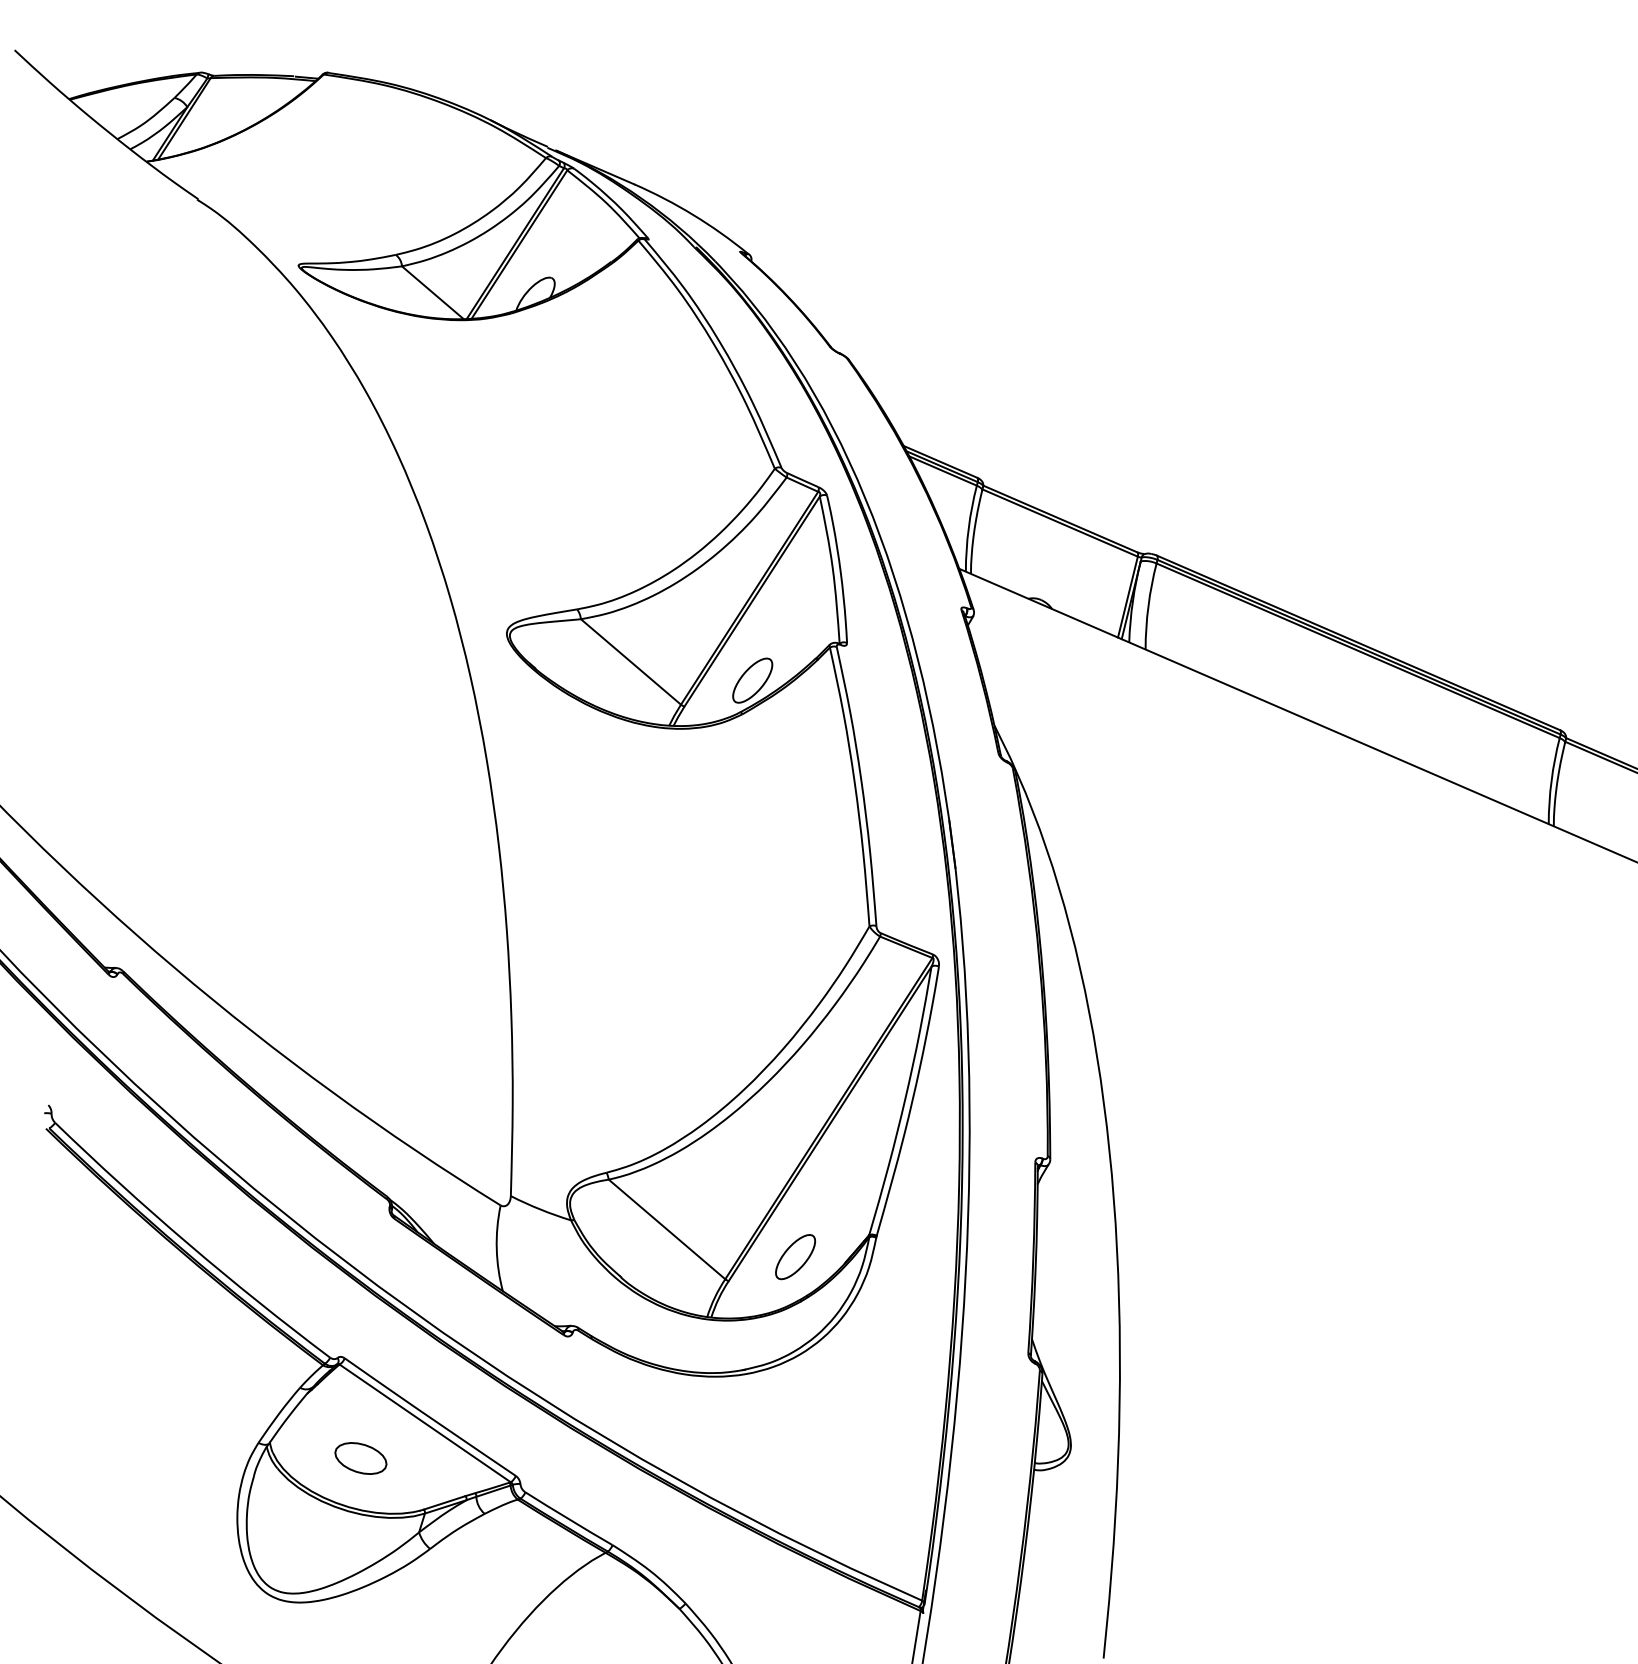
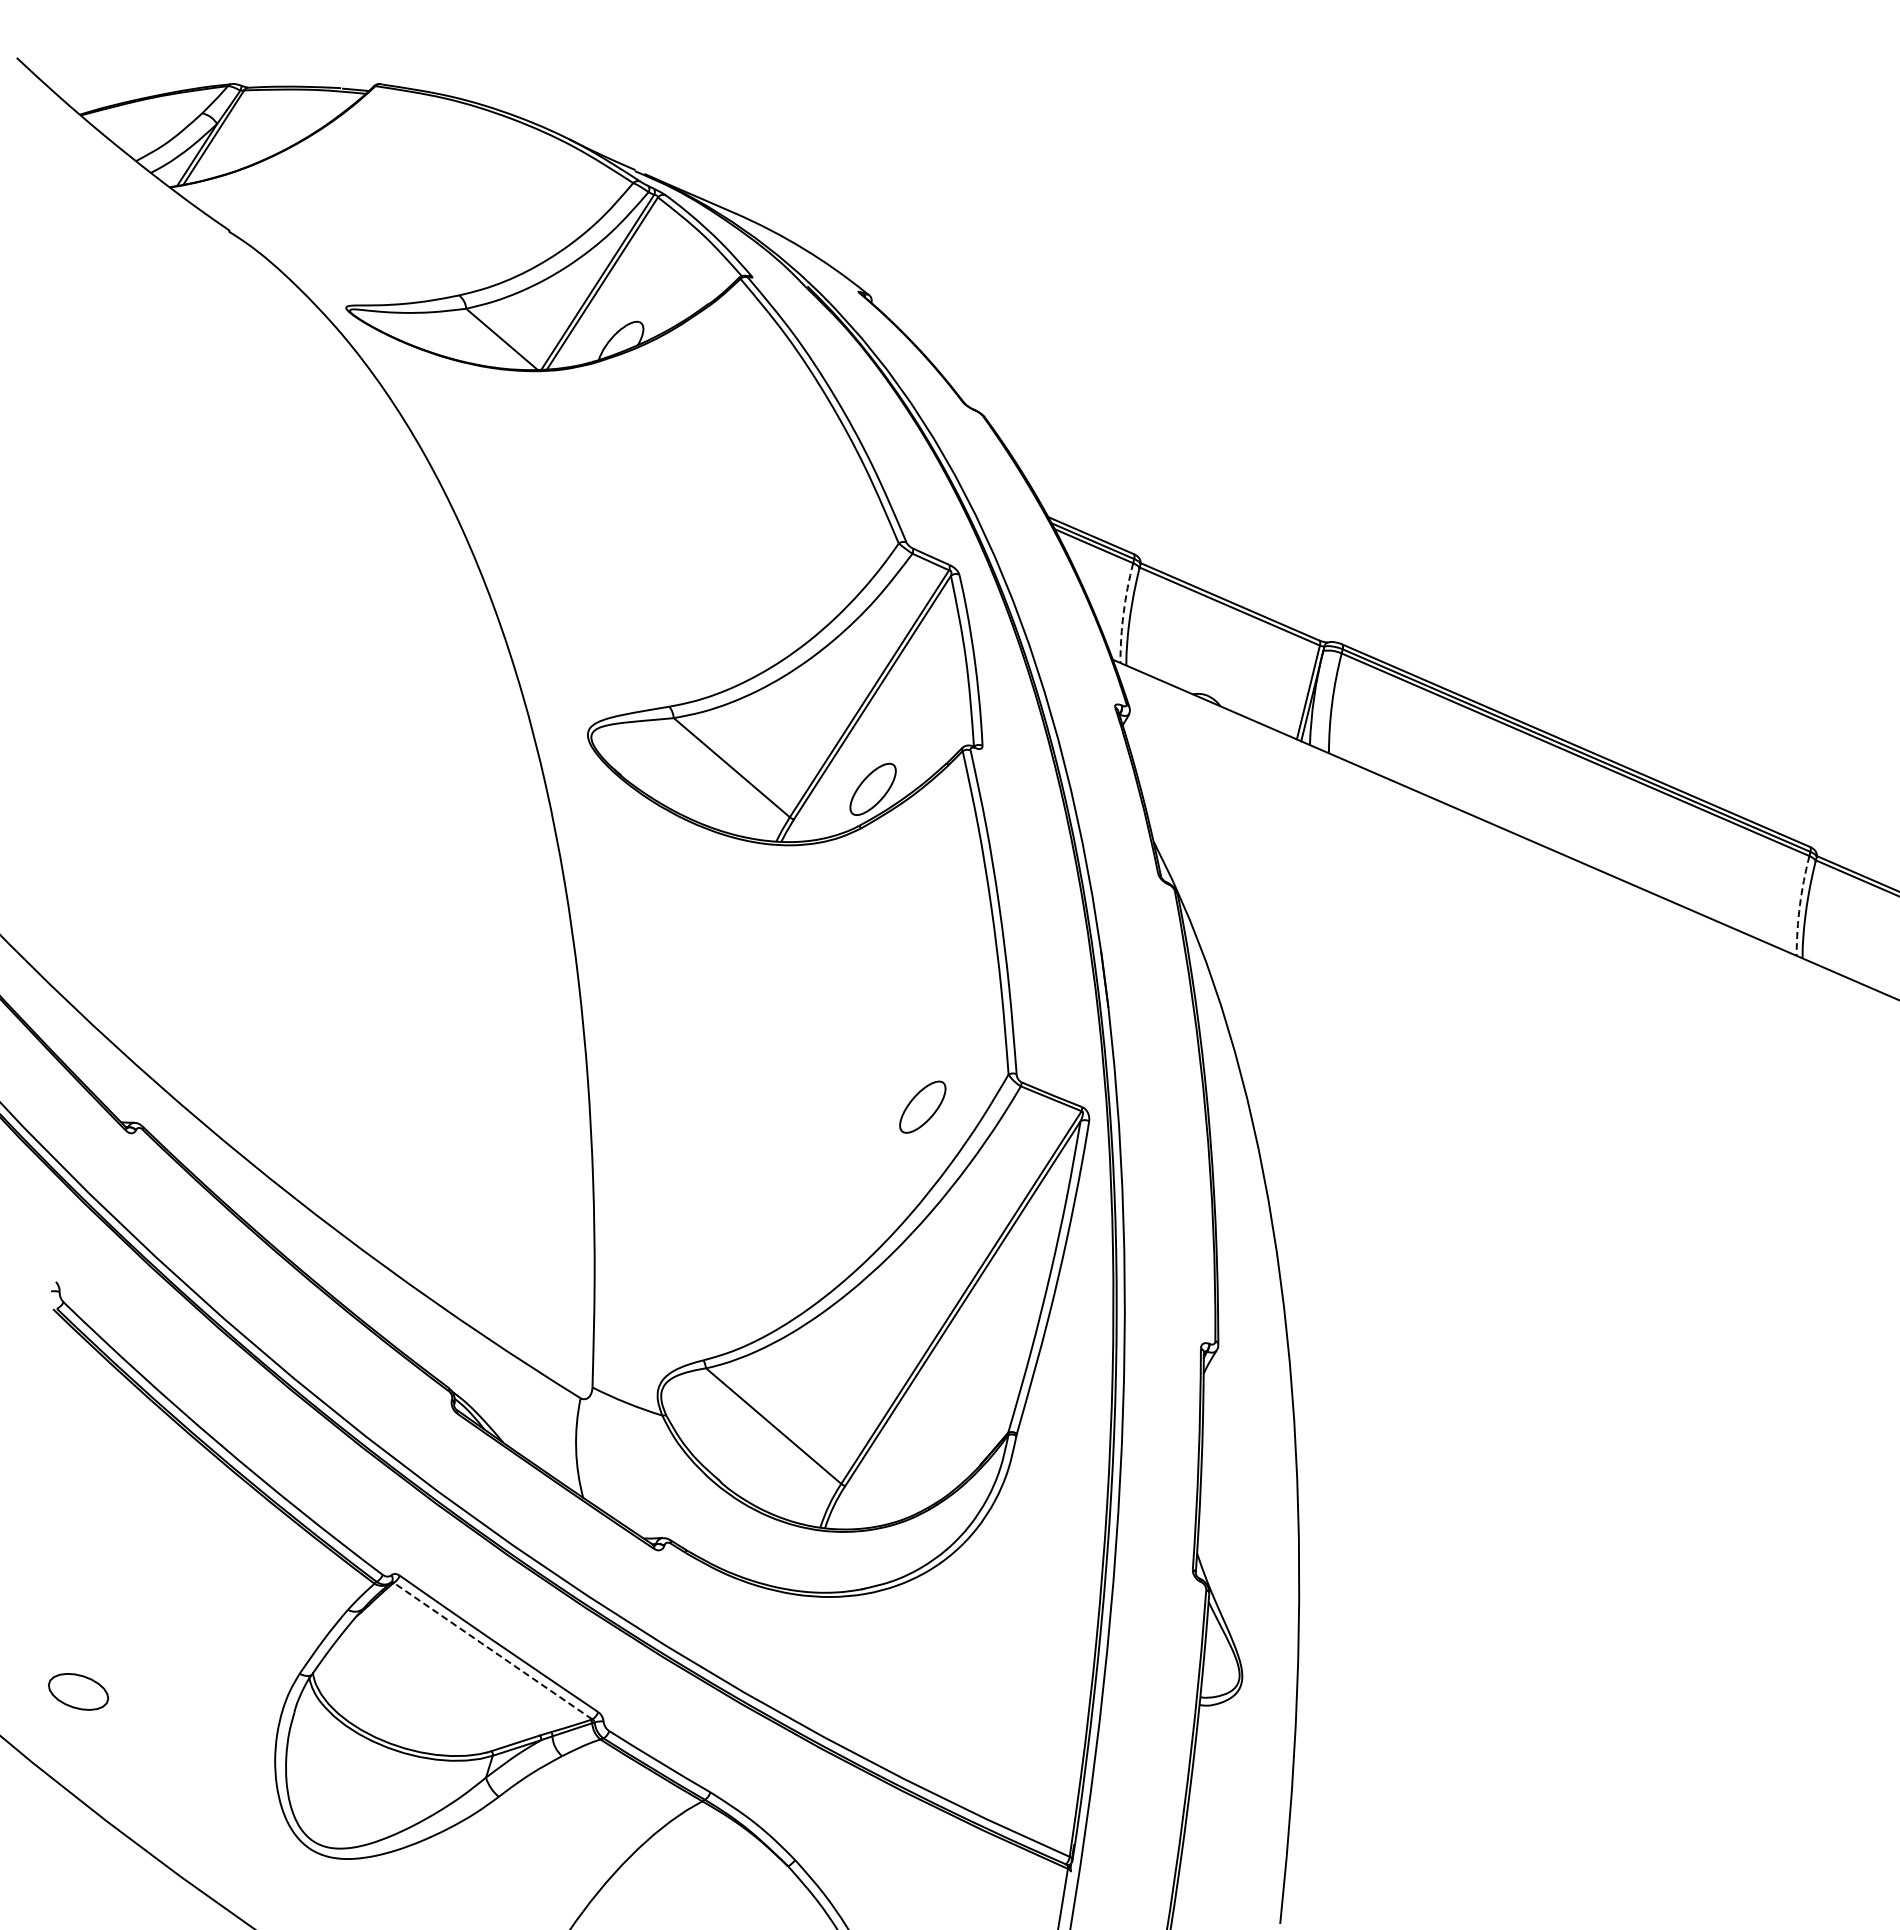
arc: (968, 528) -> (1123, 612), solid -> dashed
arc: (1551, 780) -> (1799, 905), solid -> dashed
part: (795, 1256) -> (922, 1106), moved
line: (425, 1423) -> (493, 1651), solid -> dashed
part: (360, 1458) -> (78, 1691), moved

